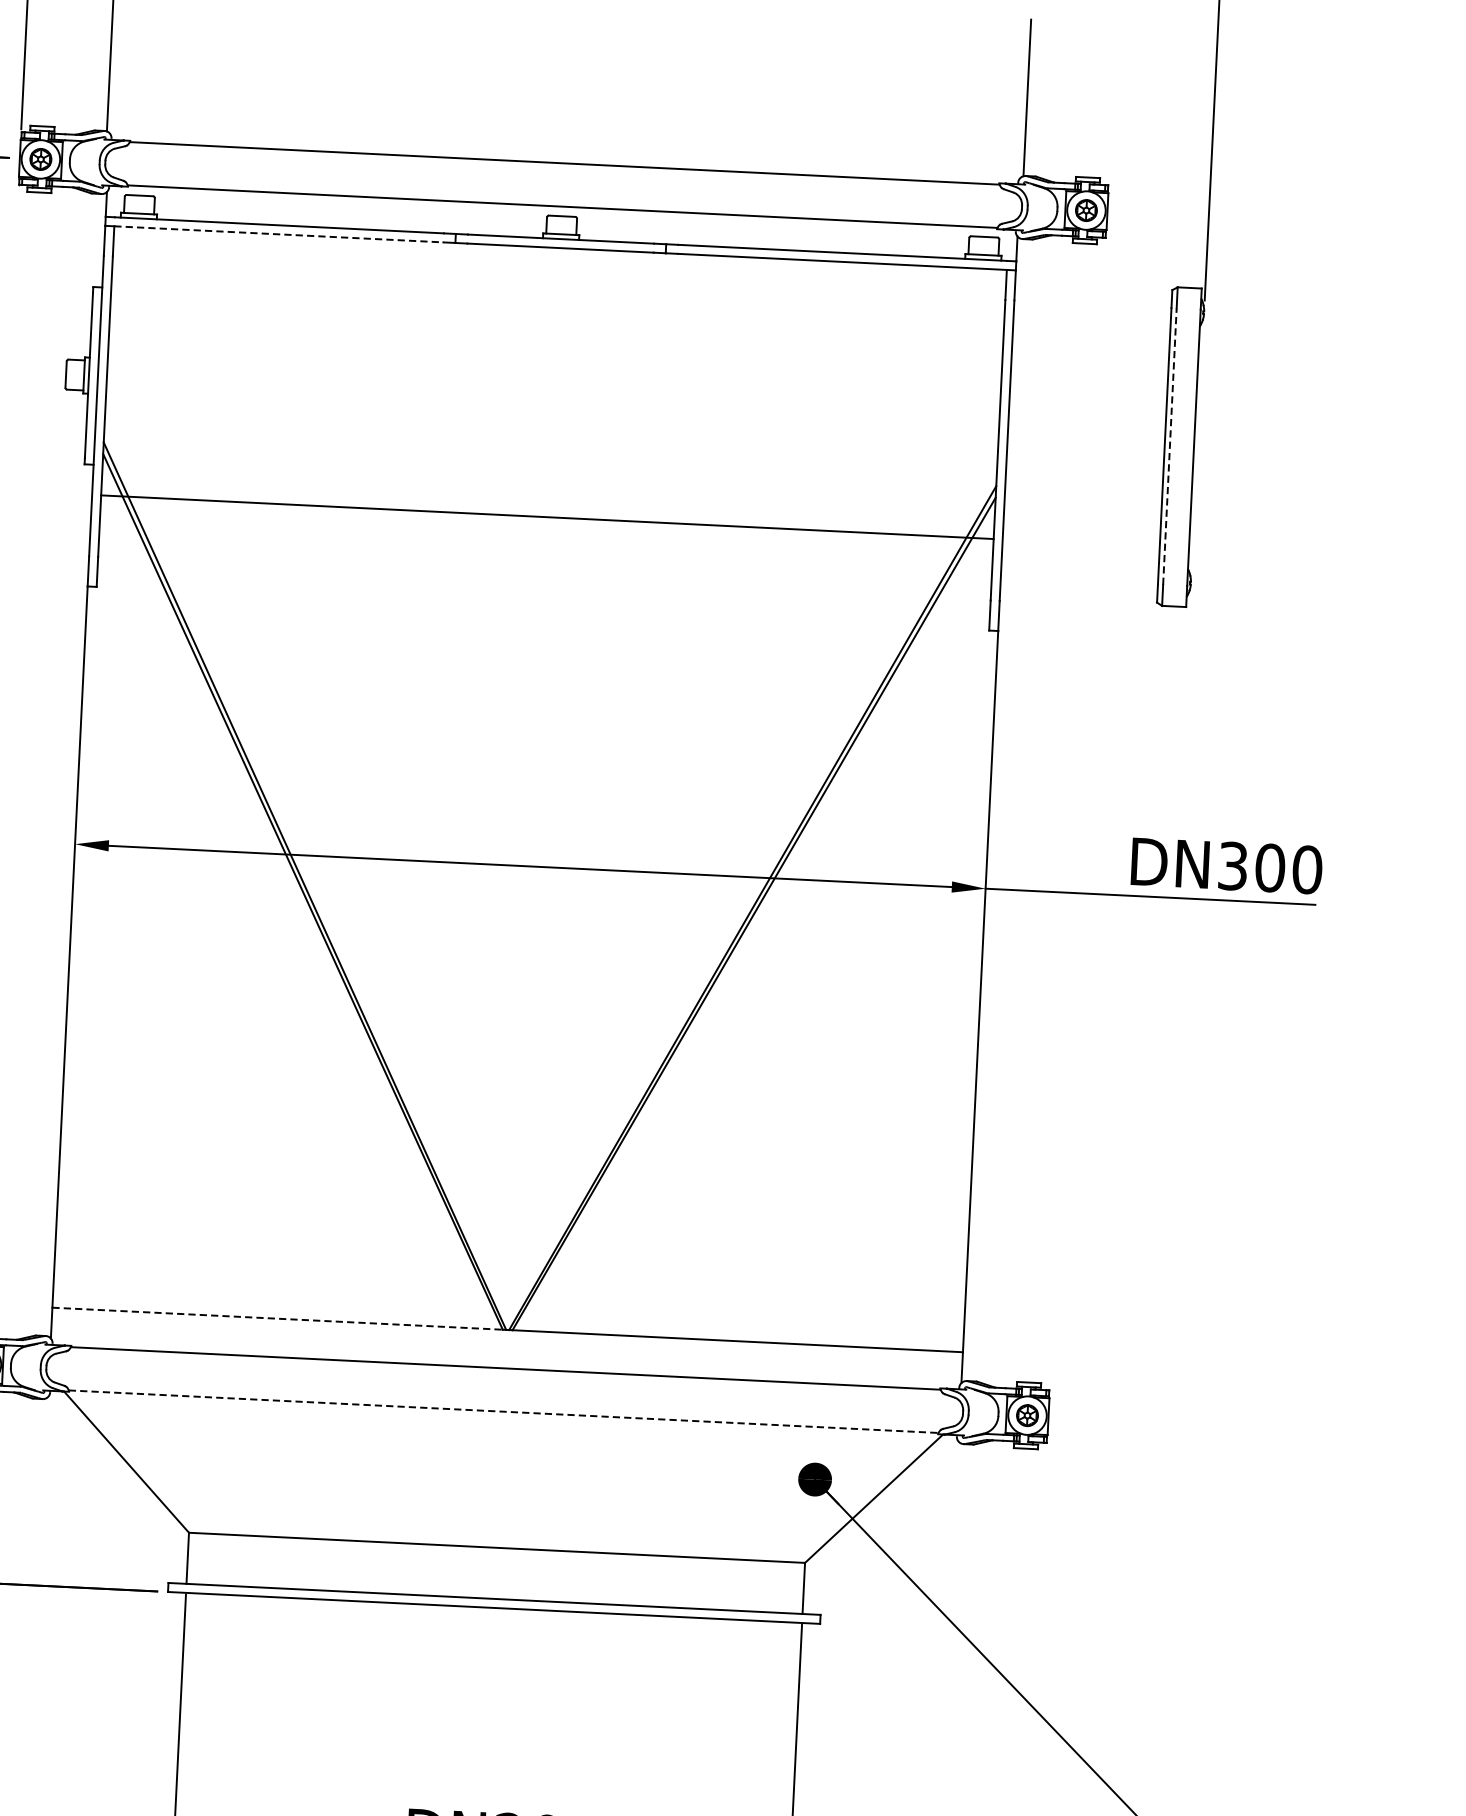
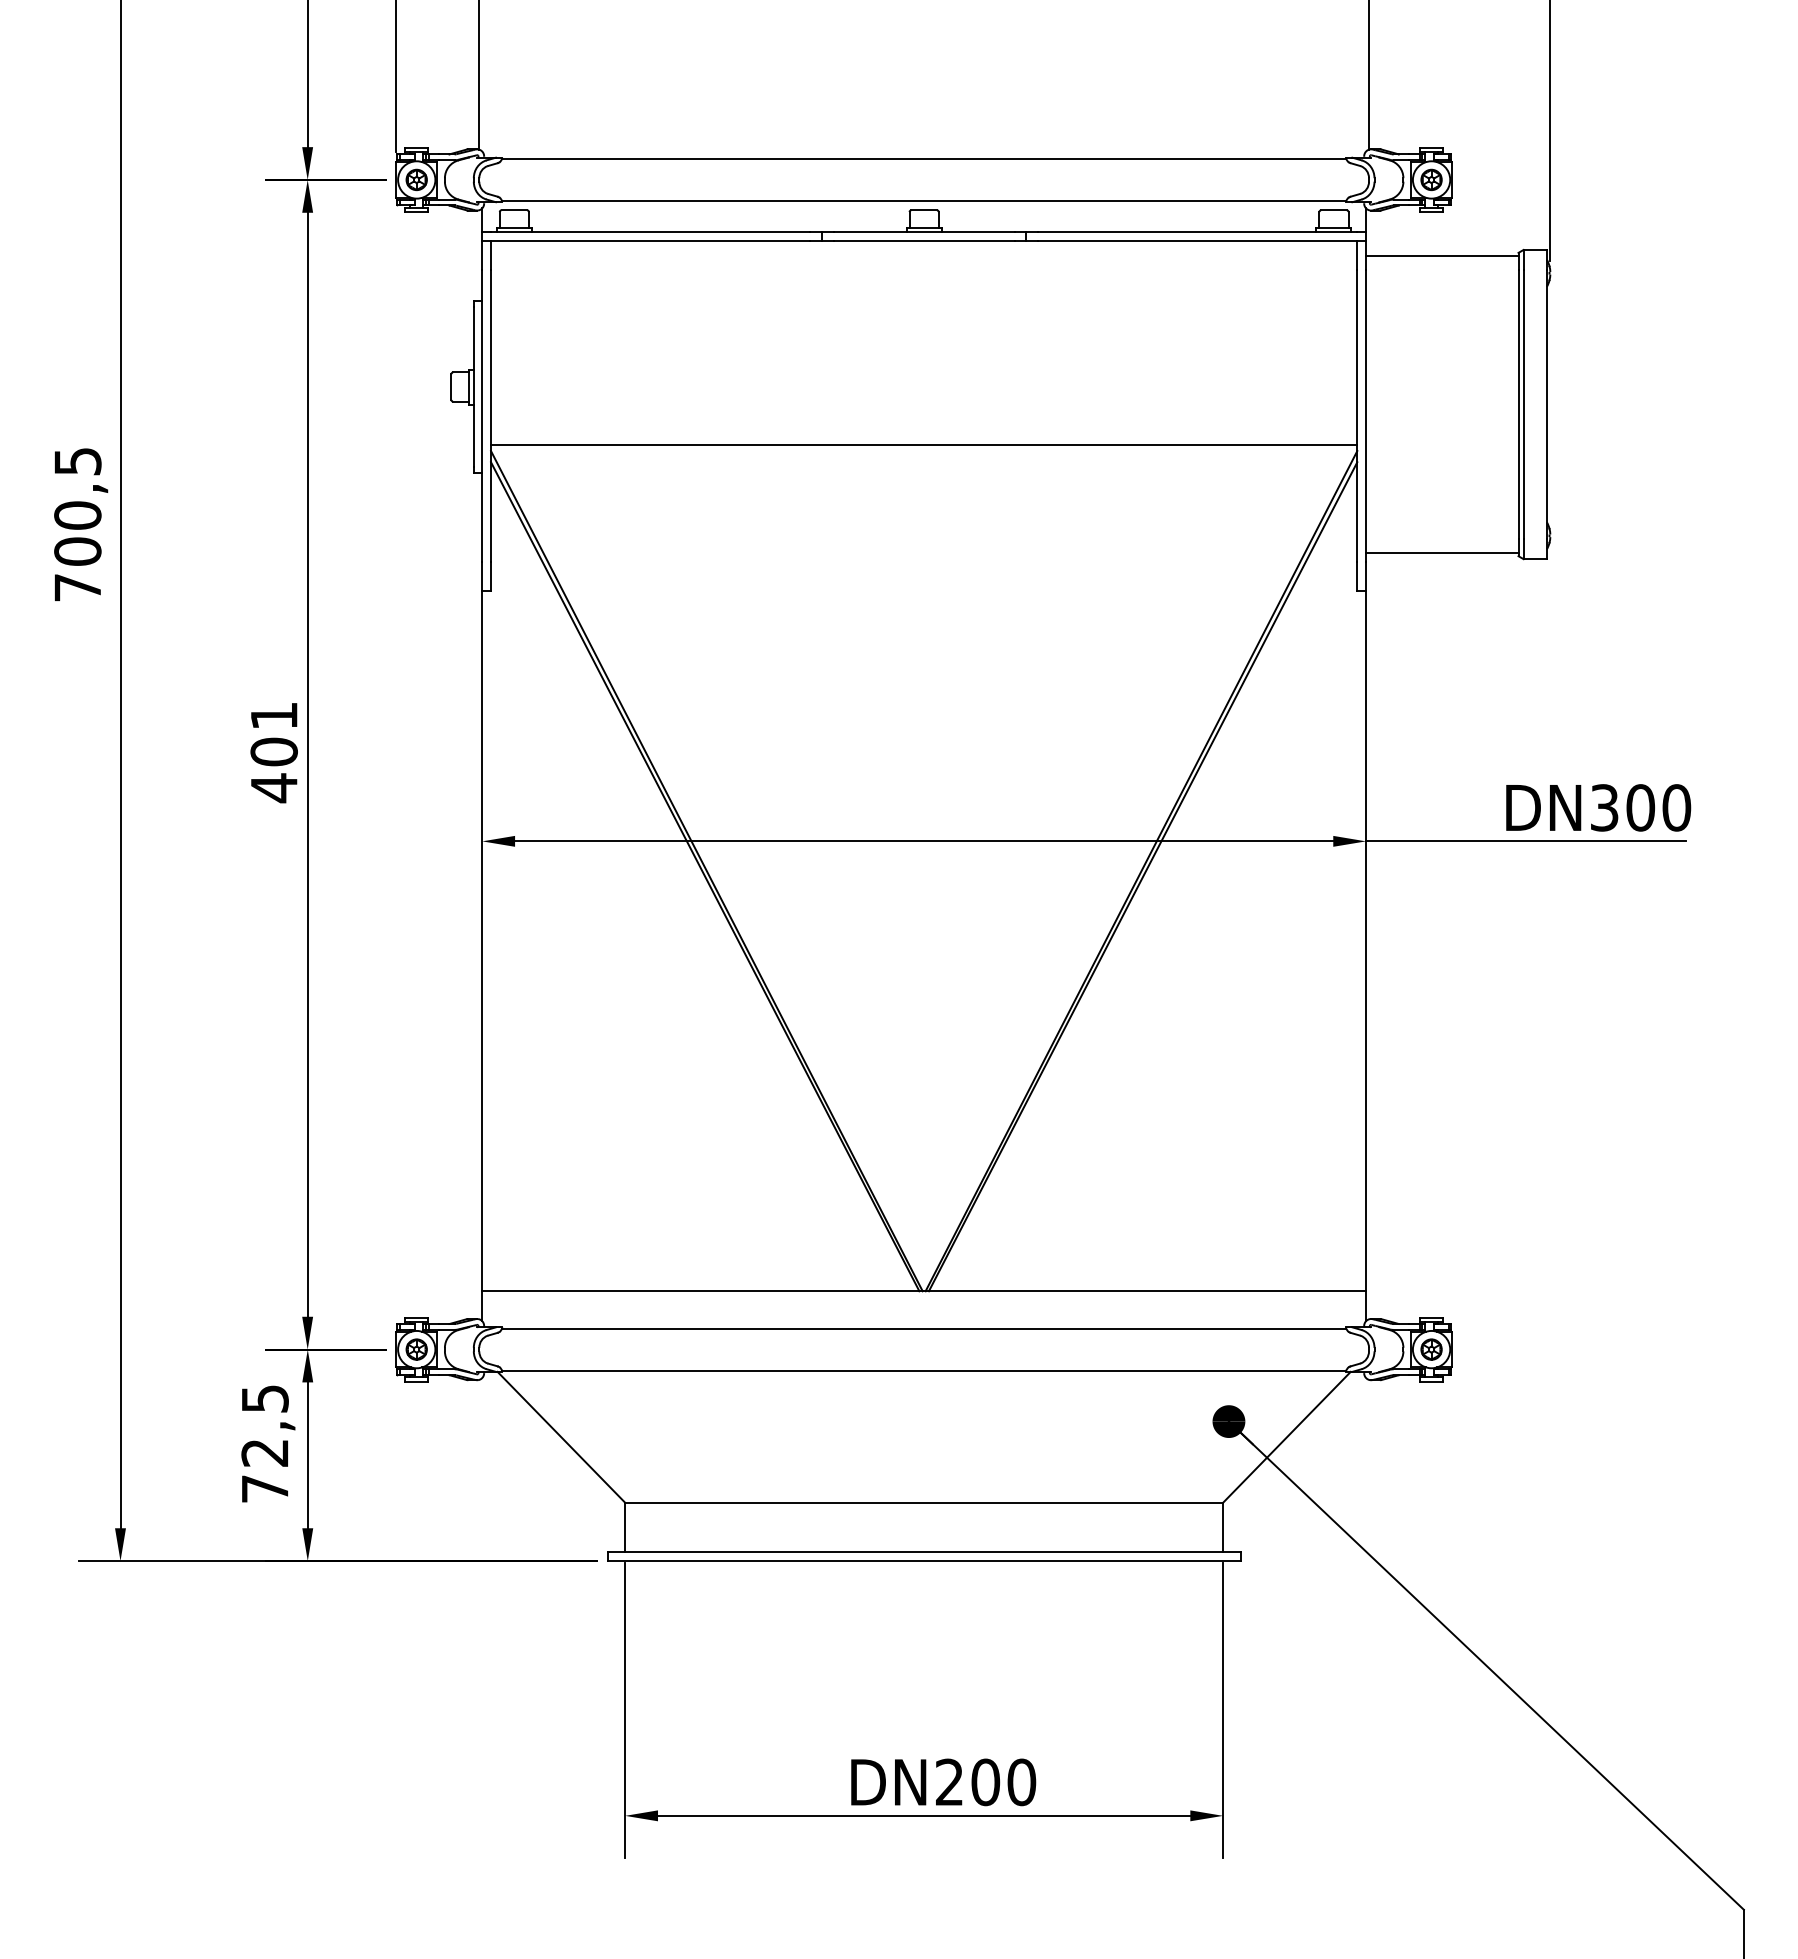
line: (278, 234) -> (650, 241), dashed -> solid
line: (1093, 288) -> (1442, 255), added
line: (1169, 446) -> (1523, 404), dashed -> solid
line: (547, 517) -> (924, 445), moved
line: (1078, 595) -> (1442, 553), added
line: (277, 1318) -> (700, 1291), dashed -> solid
line: (504, 1411) -> (924, 1370), dashed -> solid

